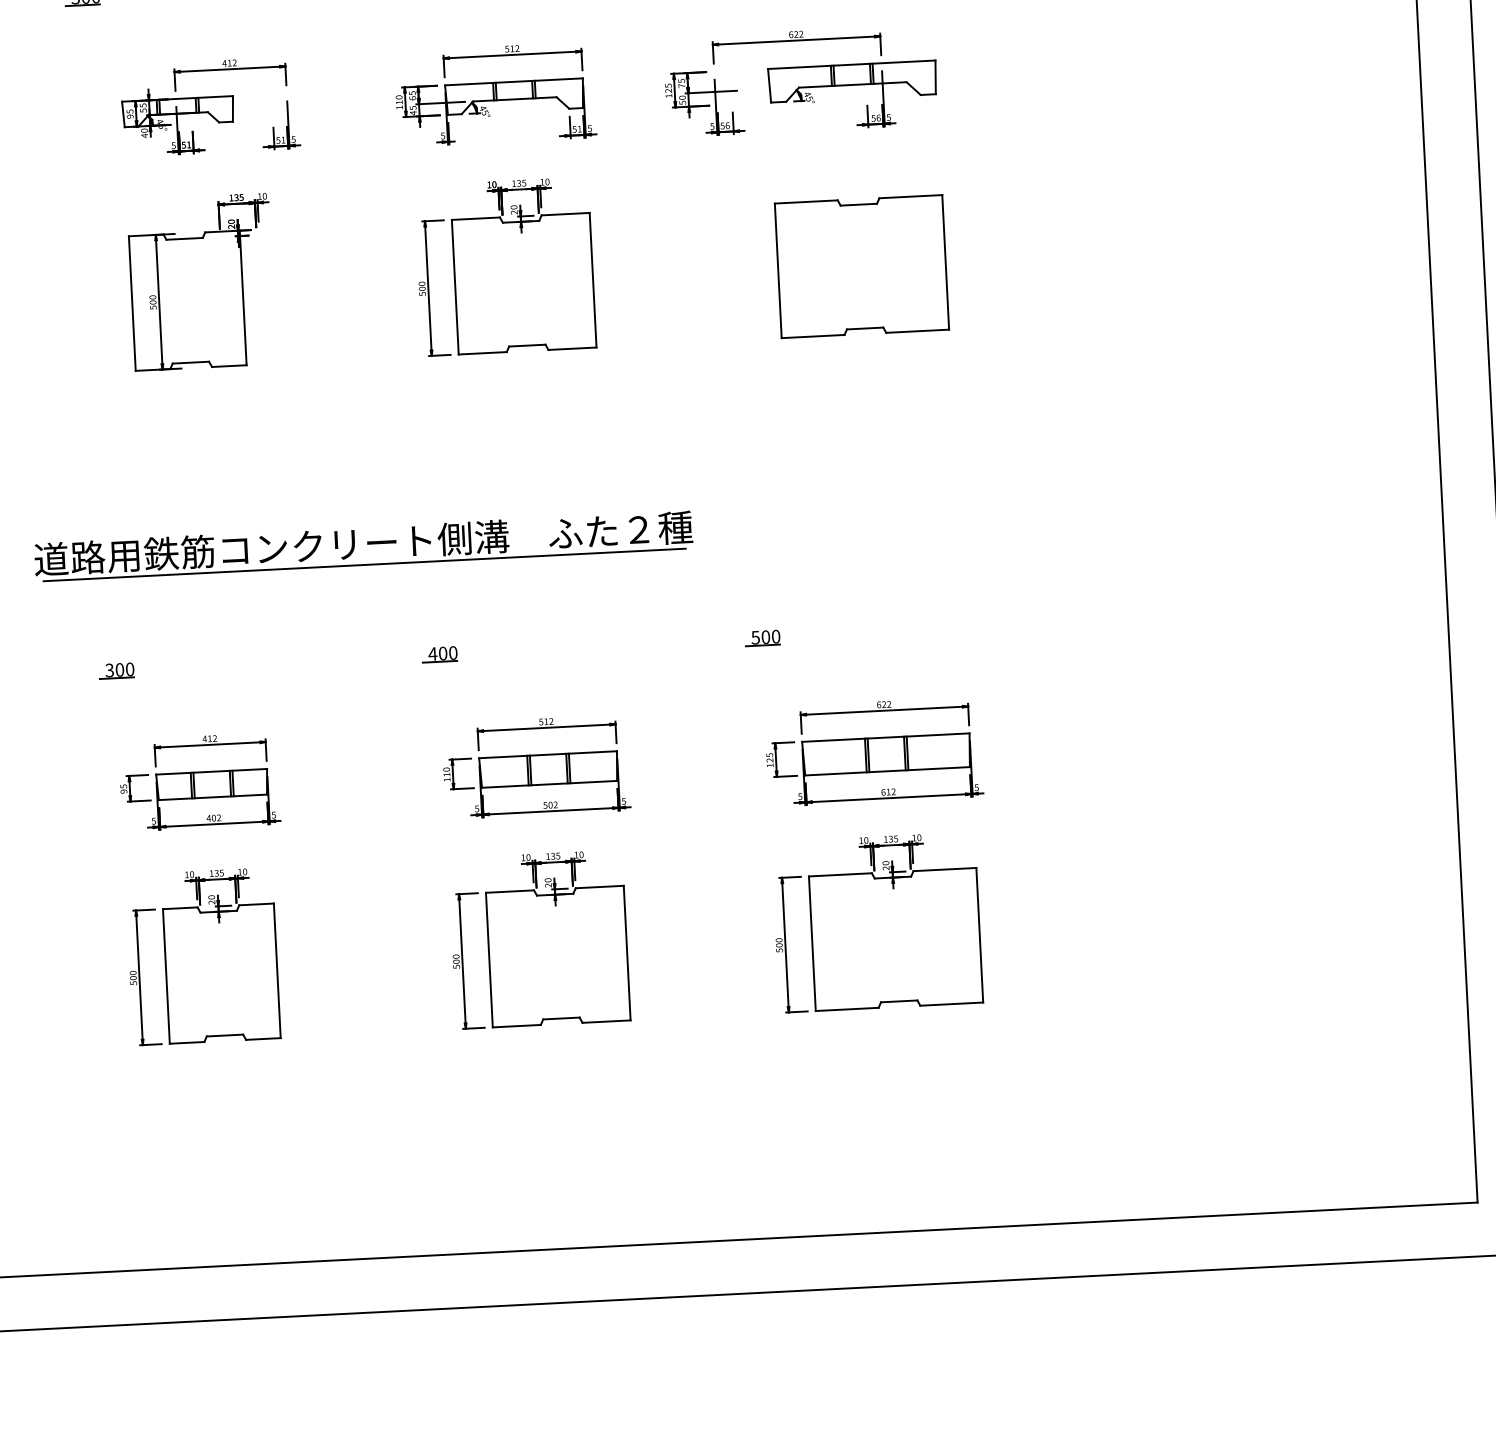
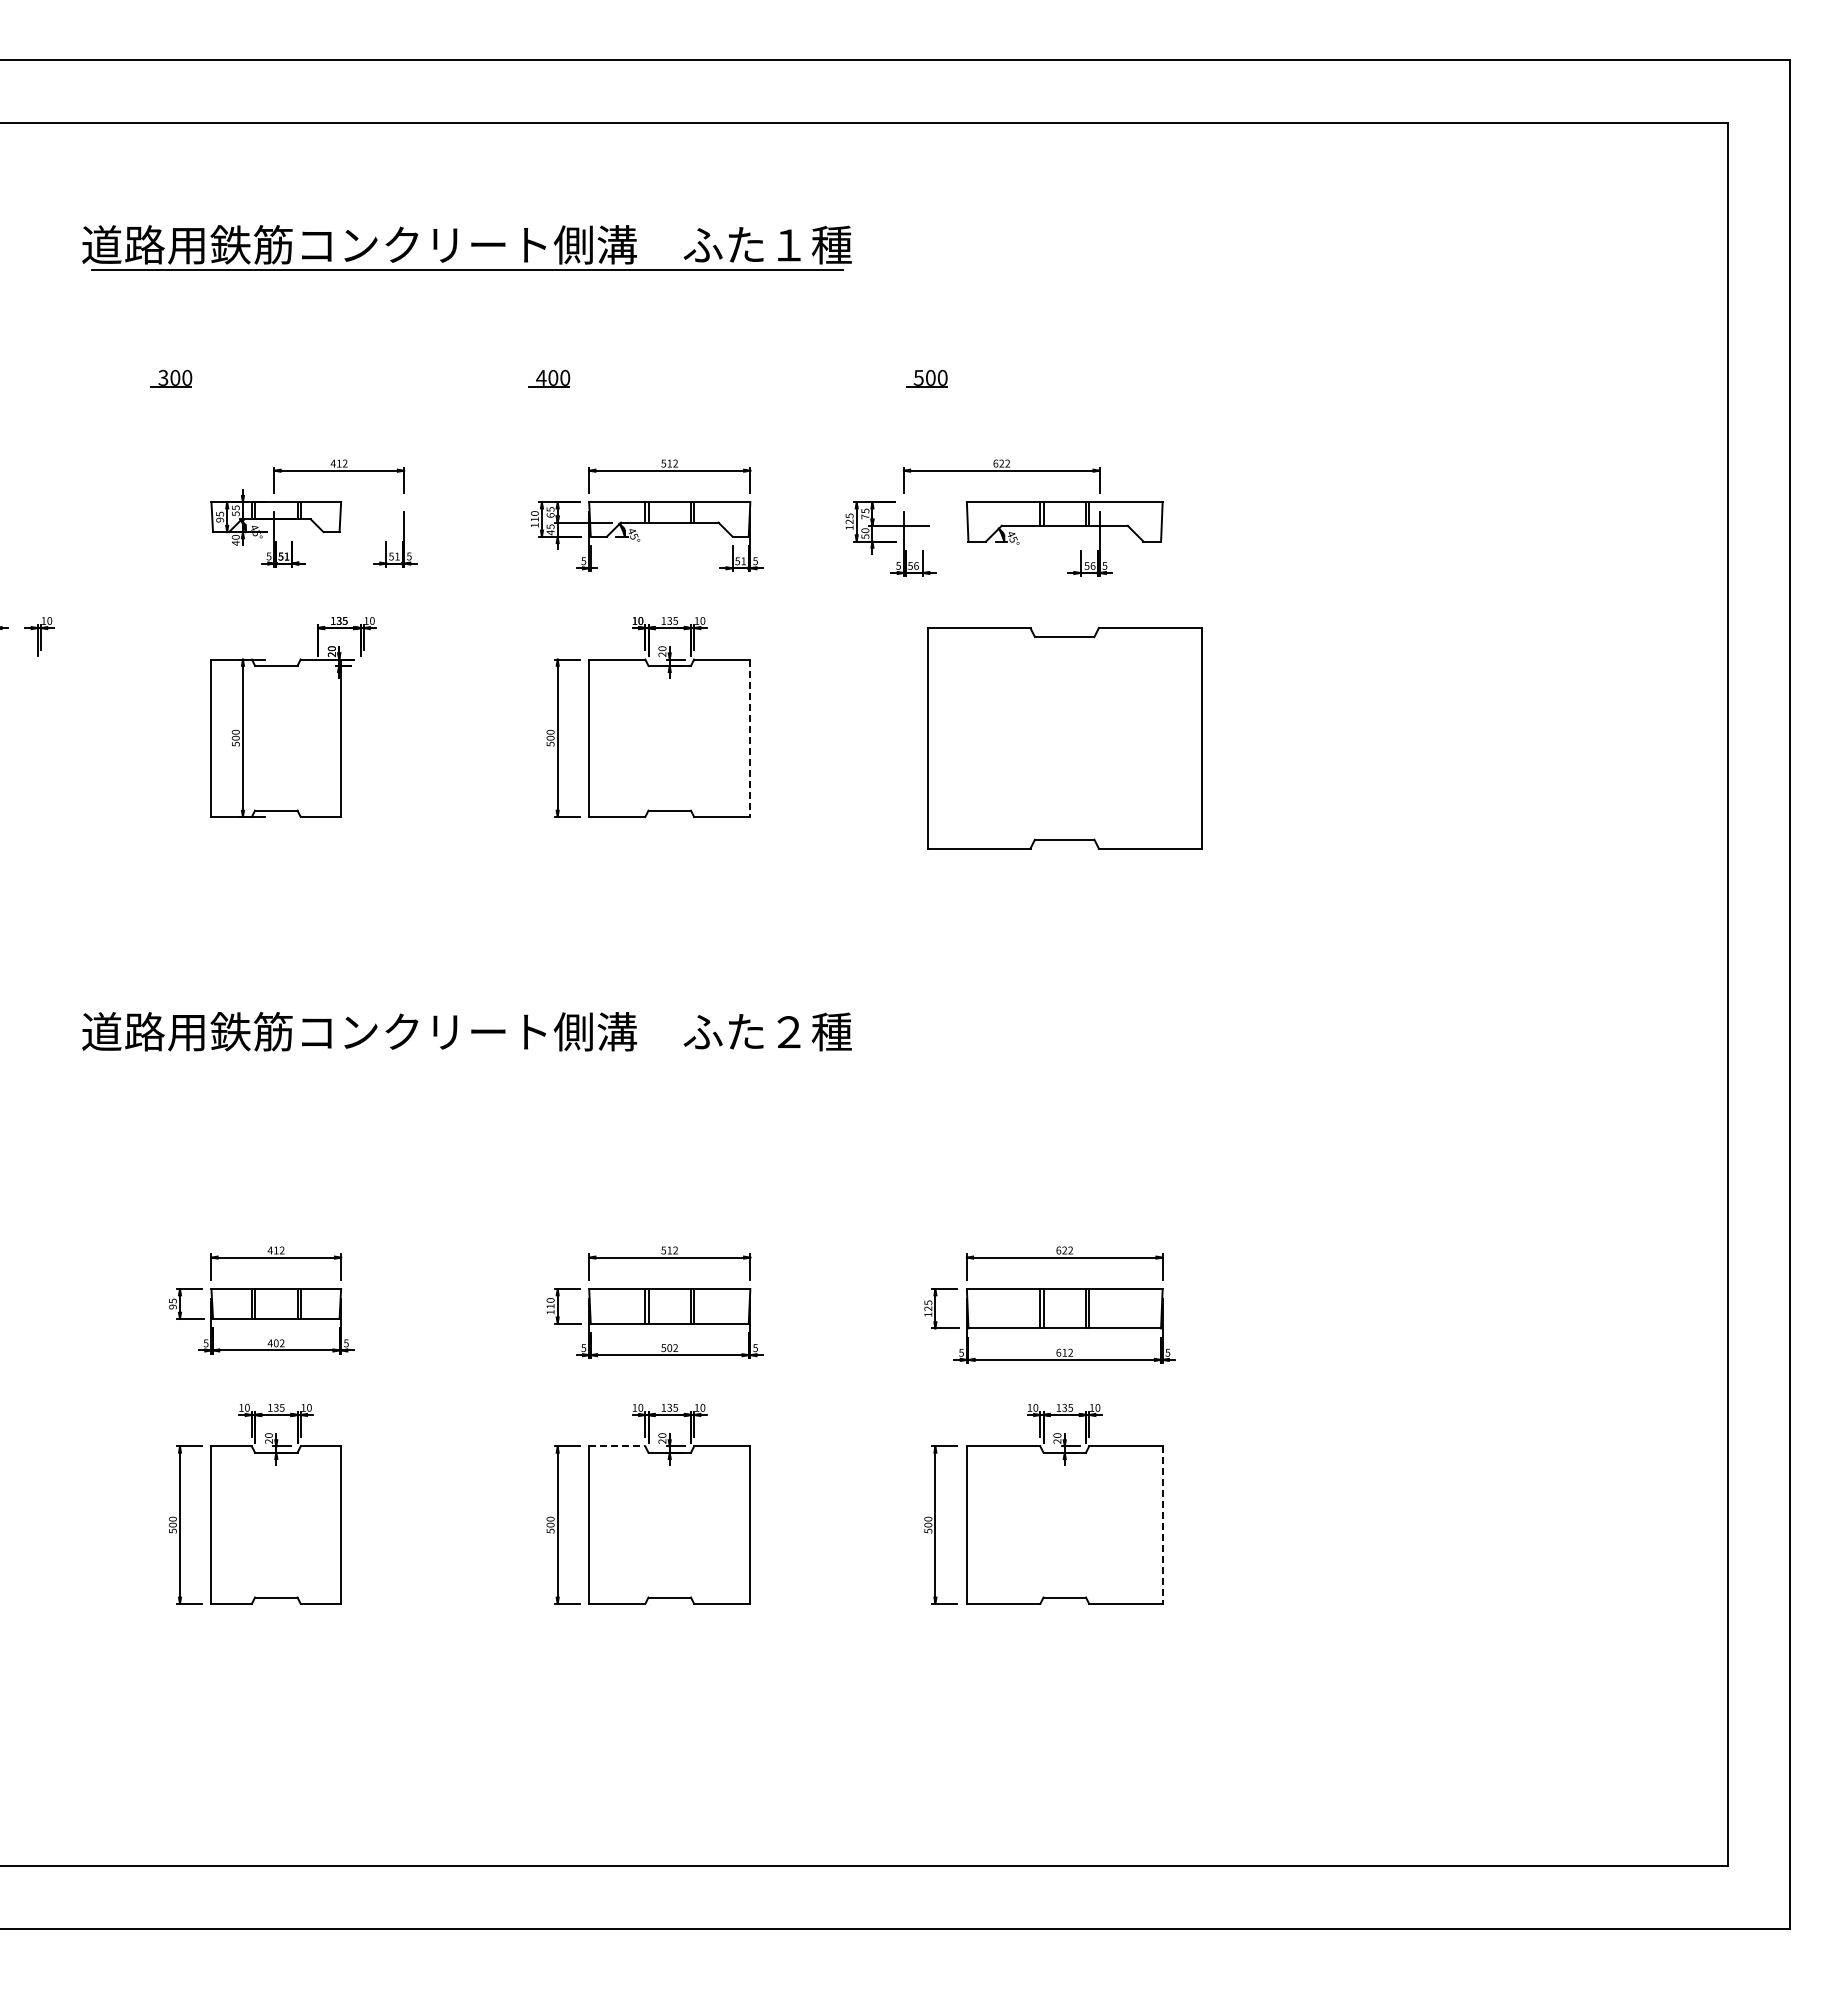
part: (861, 265) -> (1064, 737), size x1.4
line: (593, 280) -> (750, 738), solid -> dashed
line: (364, 564) -> (466, 1056), removed
part: (762, 637) -> (926, 1165), removed
part: (439, 654) -> (549, 1165), removed
part: (116, 670) -> (171, 1165), removed
line: (510, 891) -> (617, 1446), solid -> dashed
line: (979, 935) -> (1162, 1525), solid -> dashed

